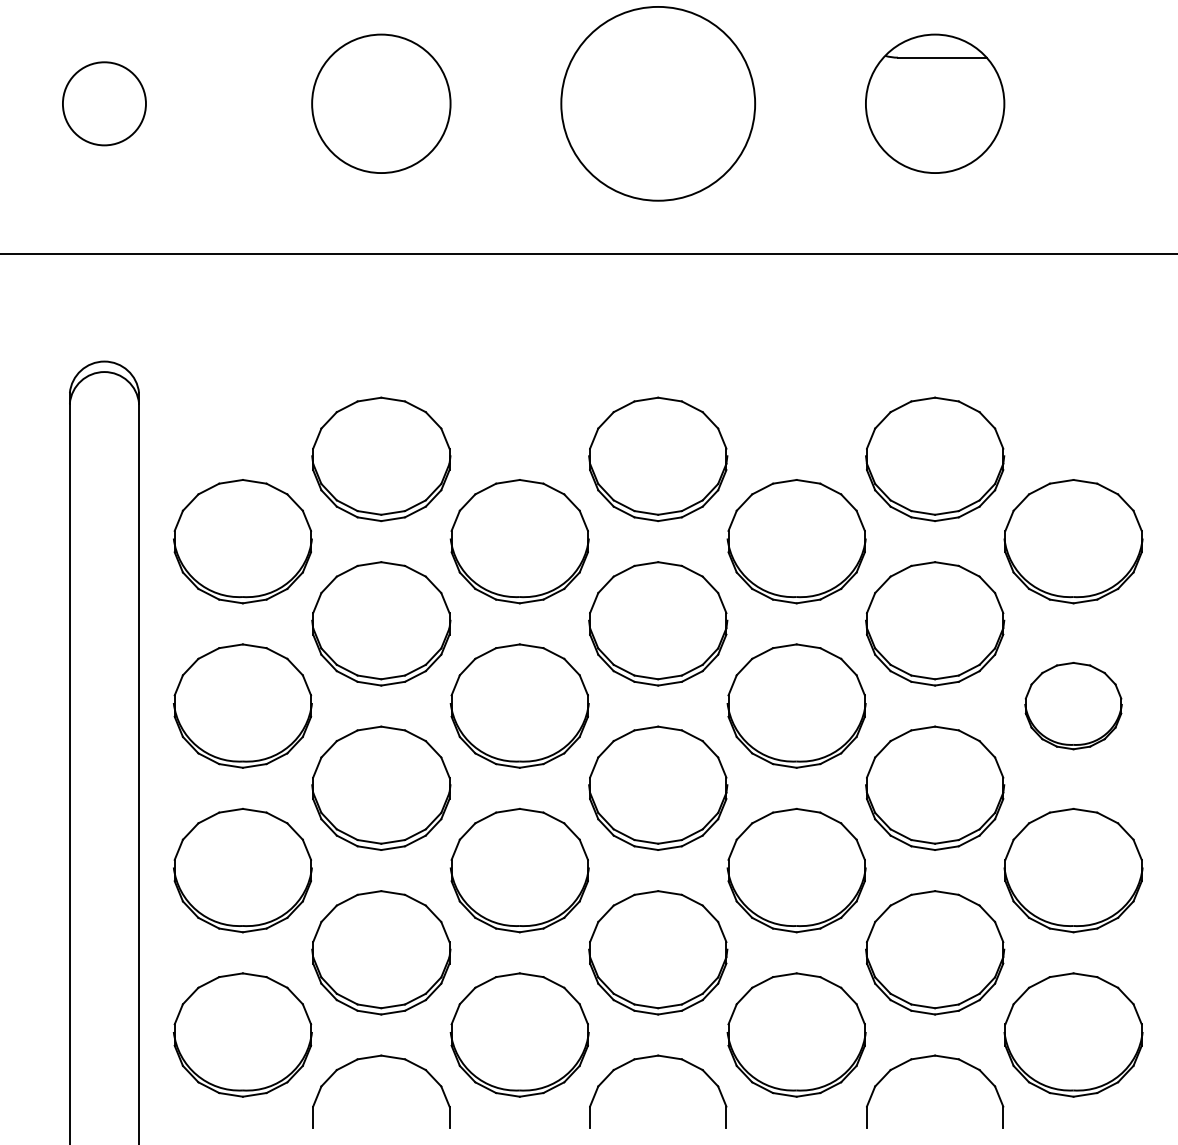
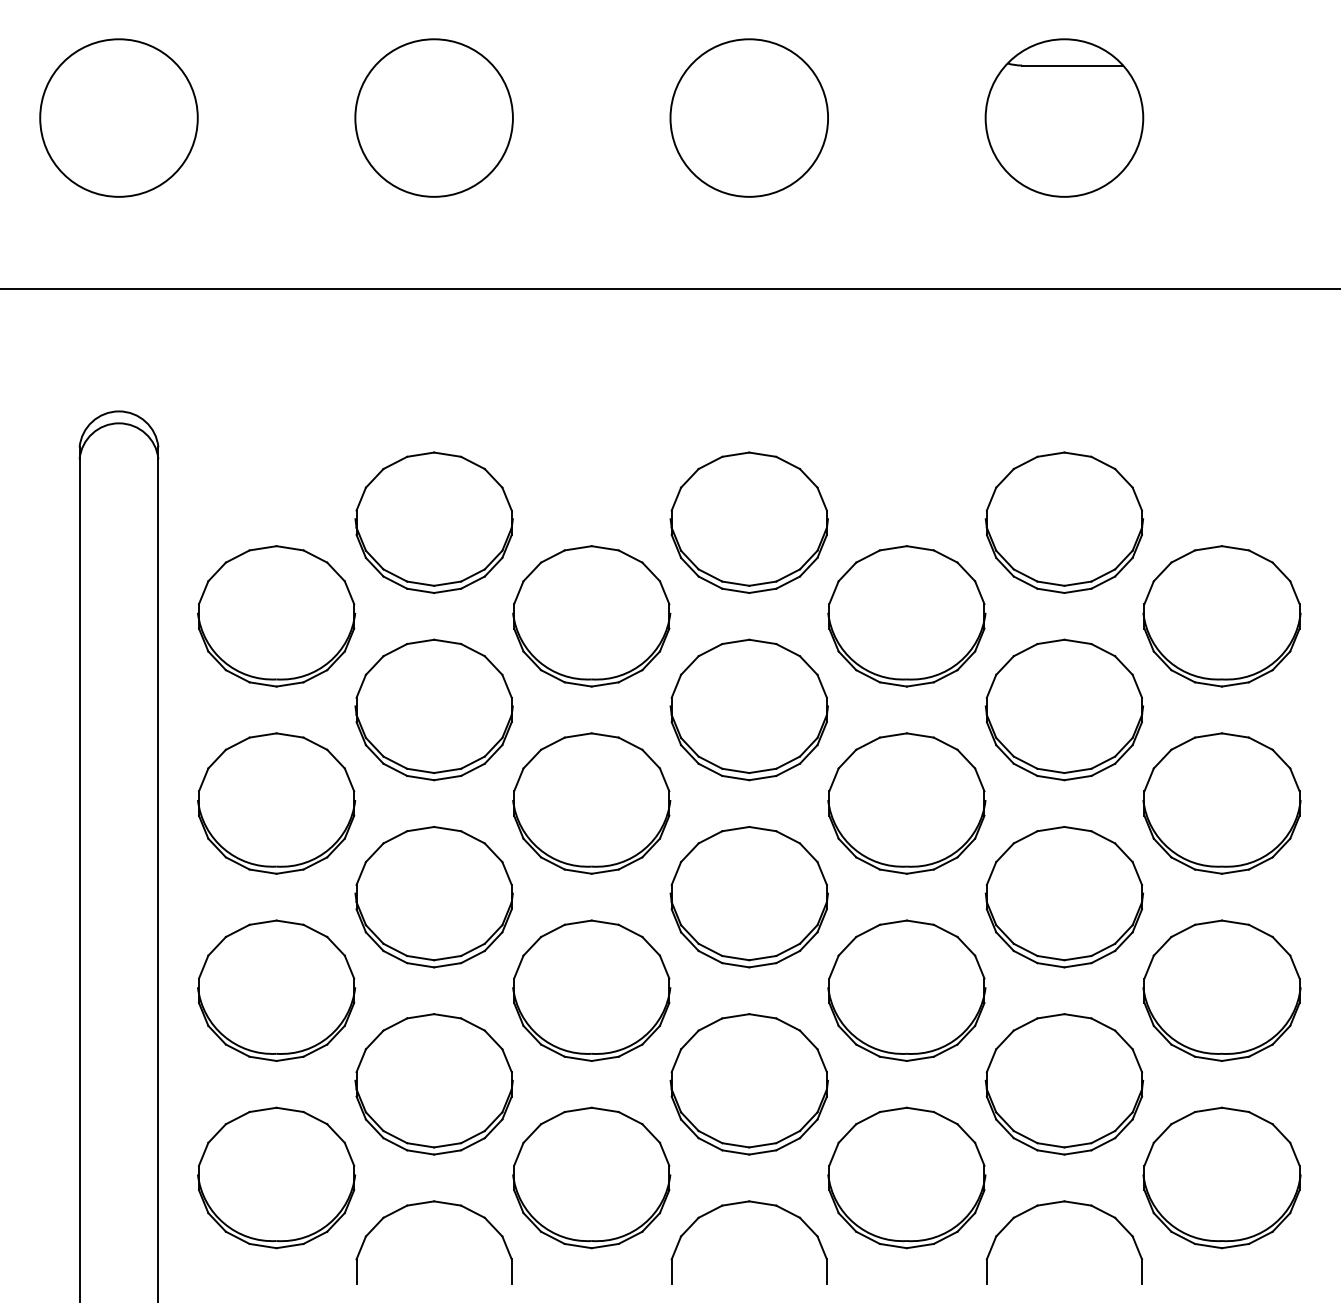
circle: (104, 103) -> (118, 117), size x1.67
circle: (658, 103) -> (749, 117), size x0.71
part: (1073, 706) -> (1221, 803), size x1.43

